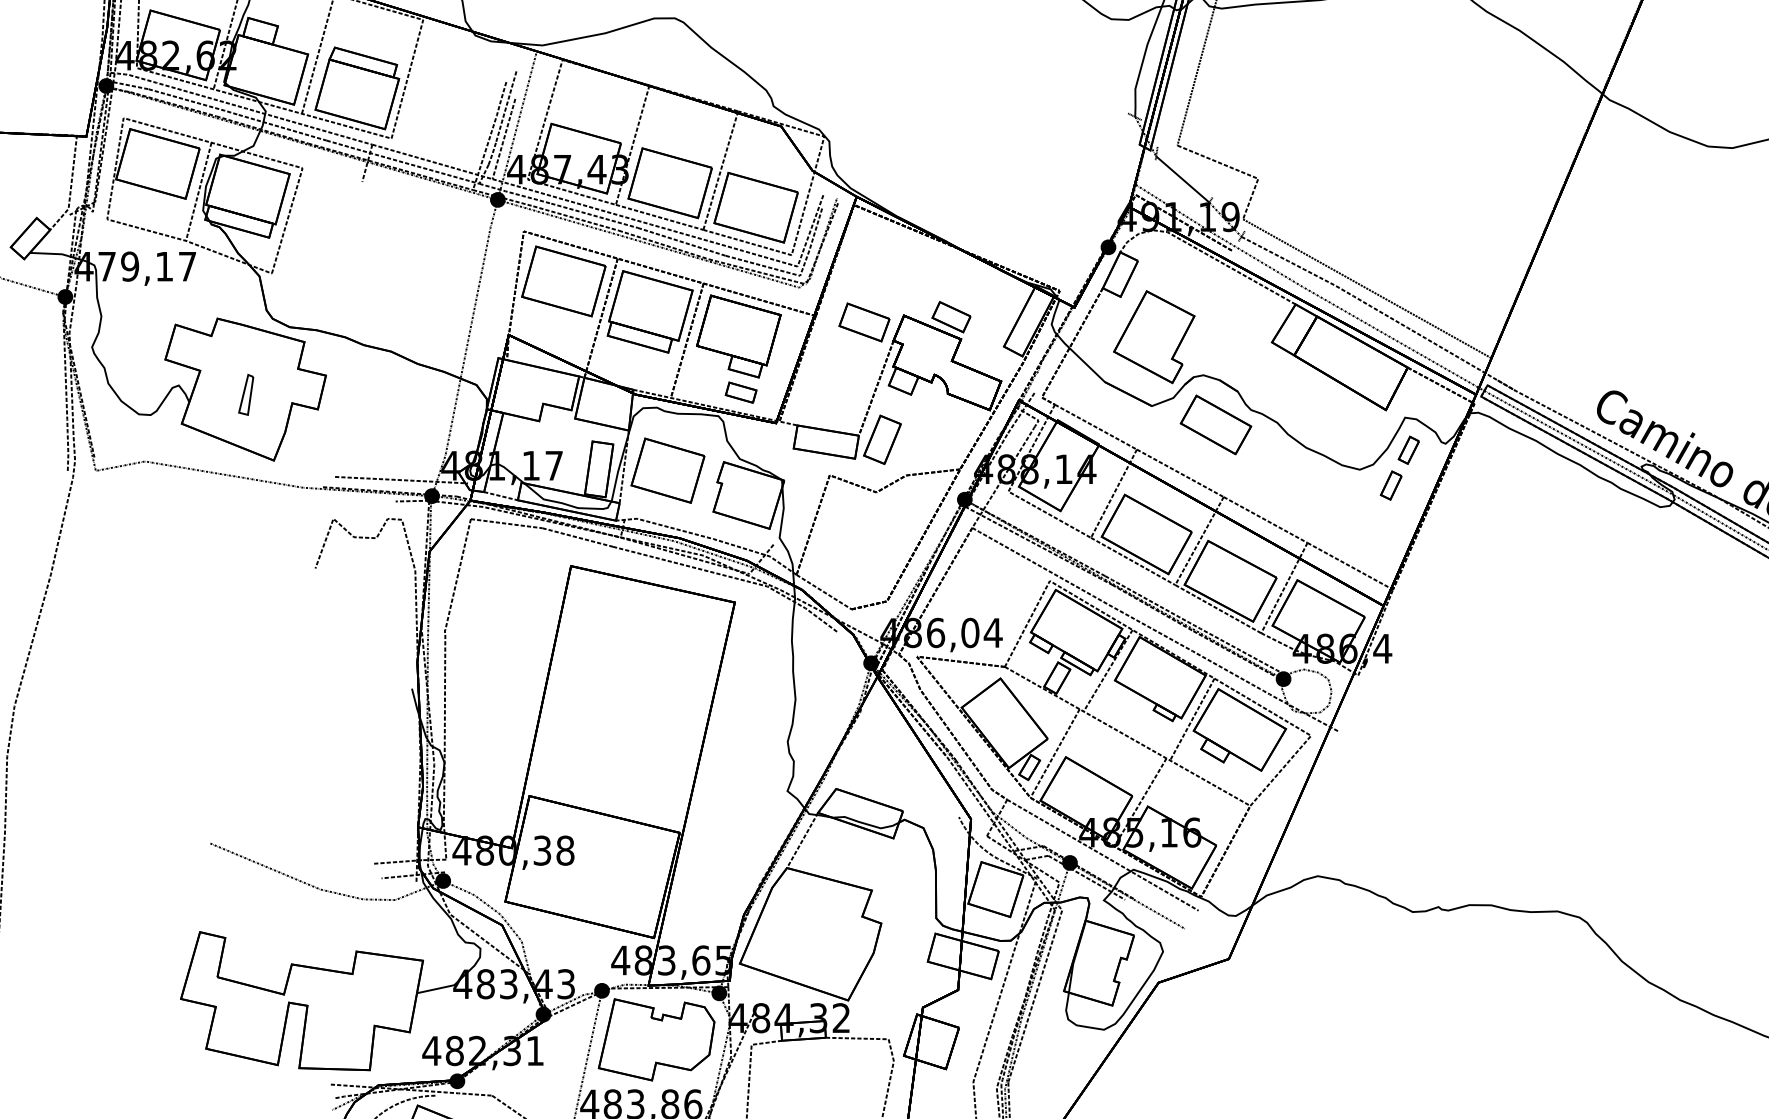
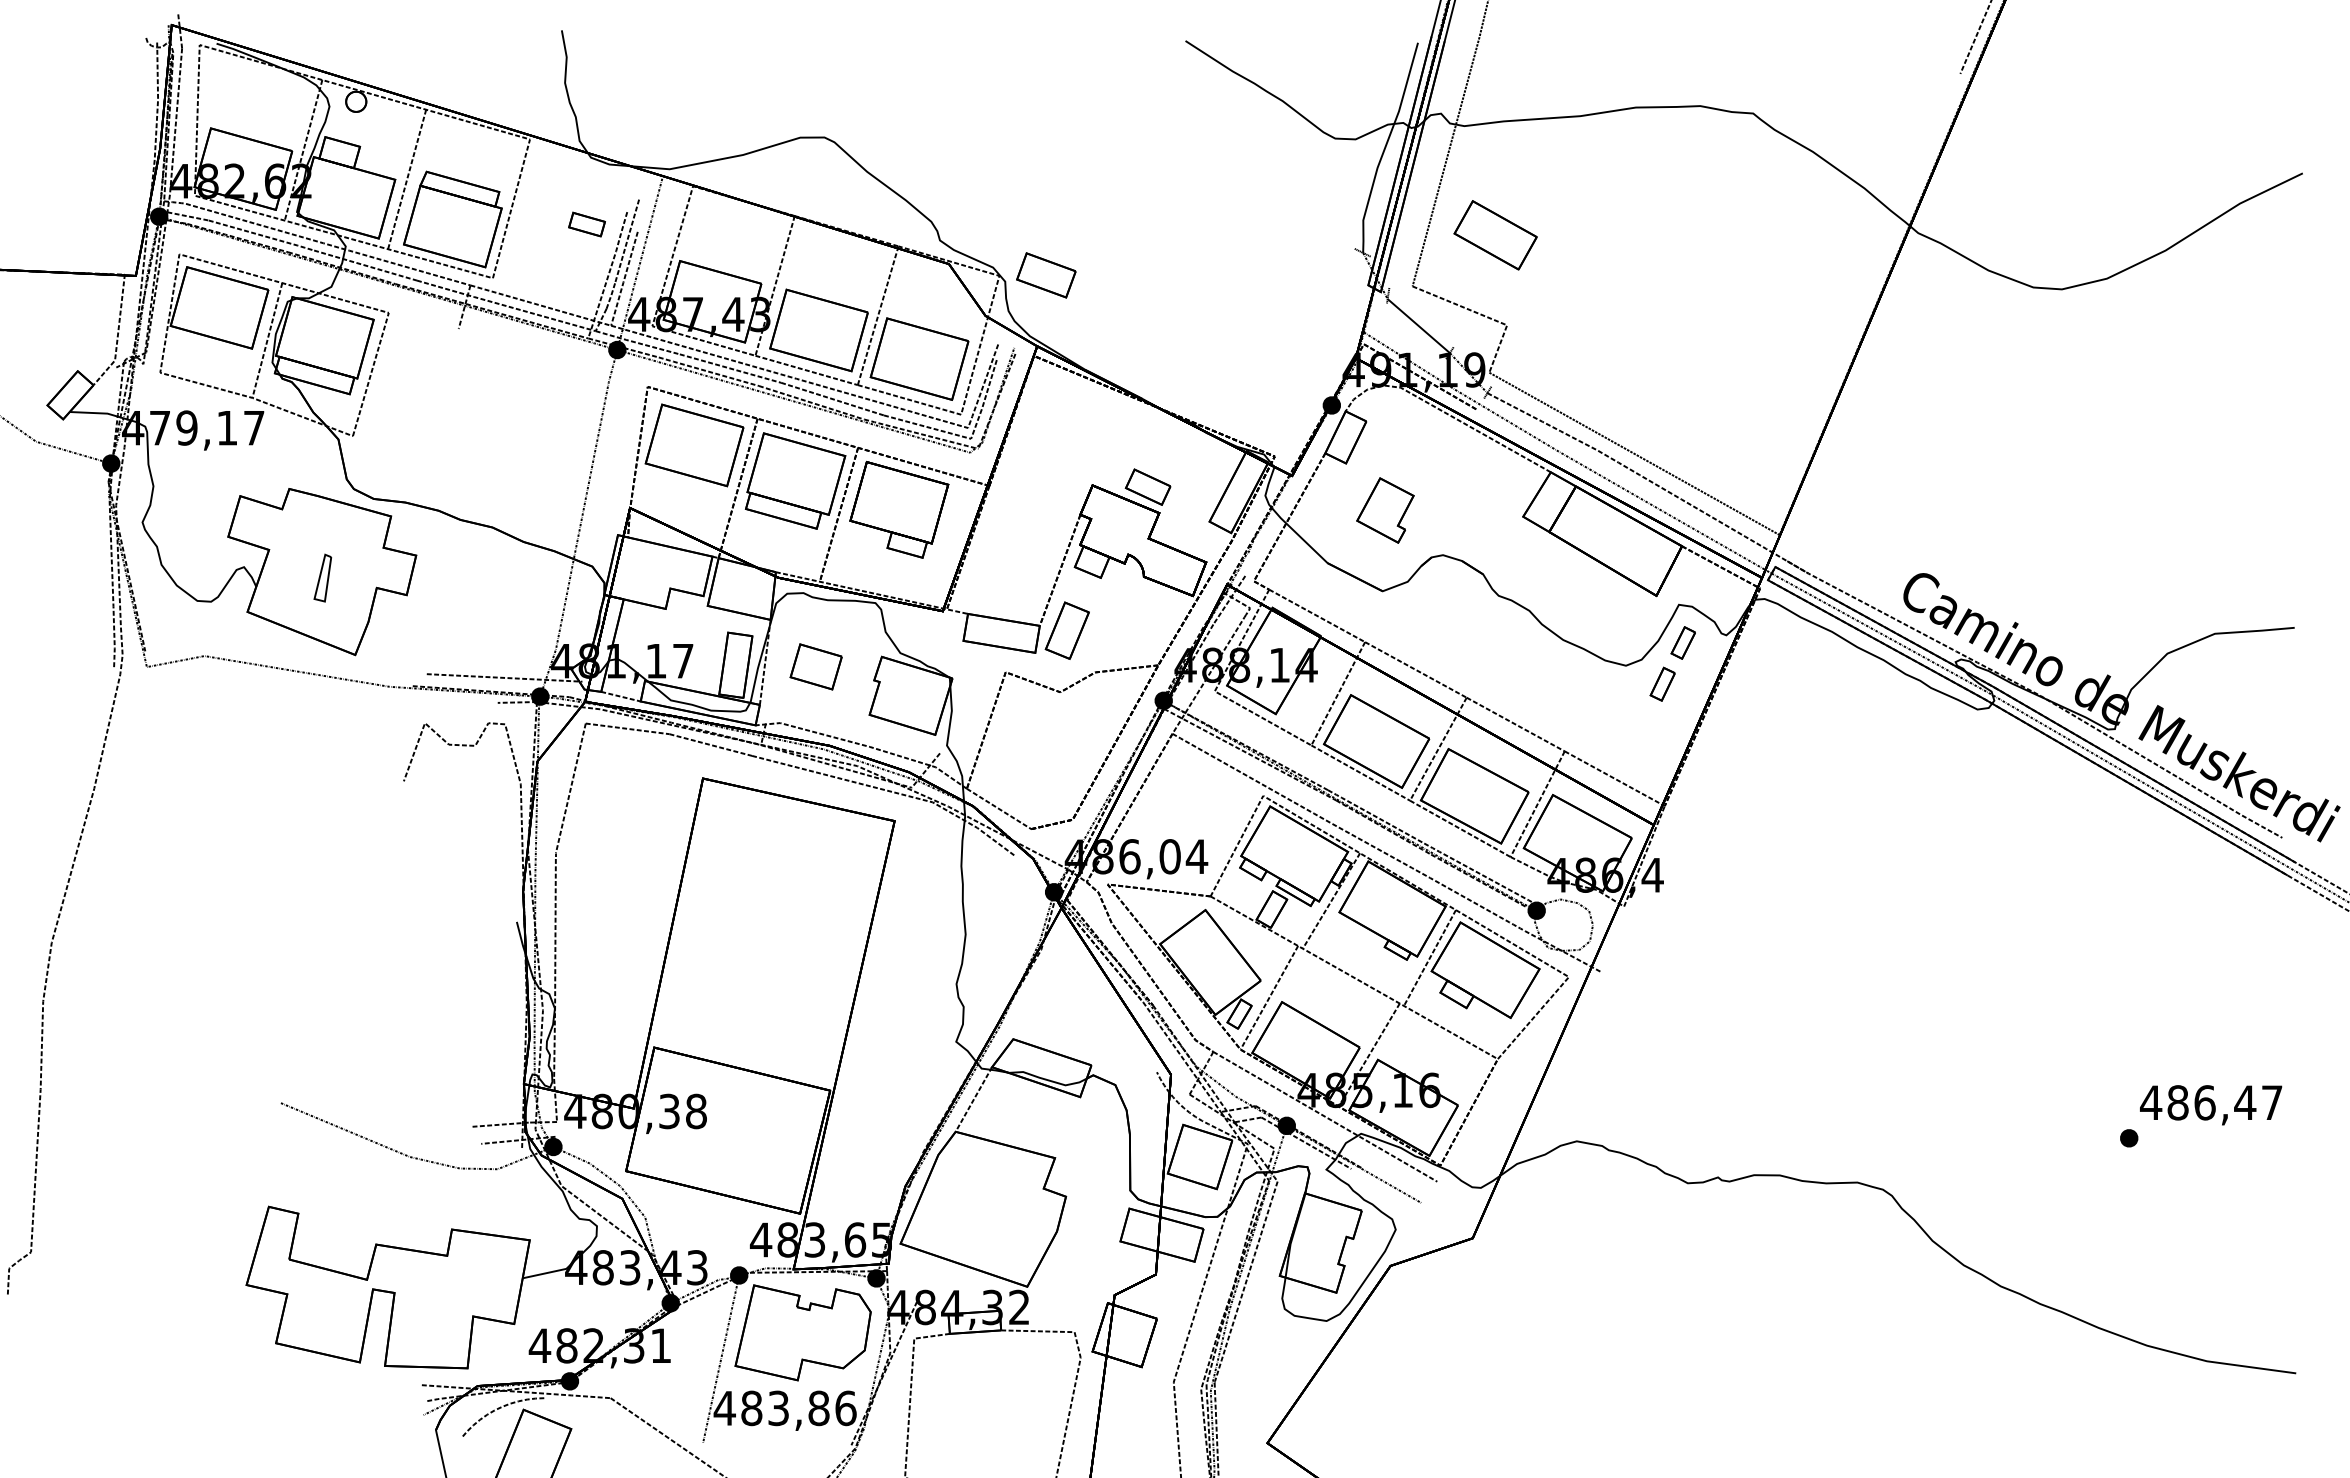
part: (864, 322) -> (1046, 275), moved
part: (1154, 337) -> (1385, 510), size x0.6
part: (740, 392) -> (586, 224), moved
part: (1215, 425) -> (1495, 235), moved
part: (667, 470) -> (815, 666), size x0.6

